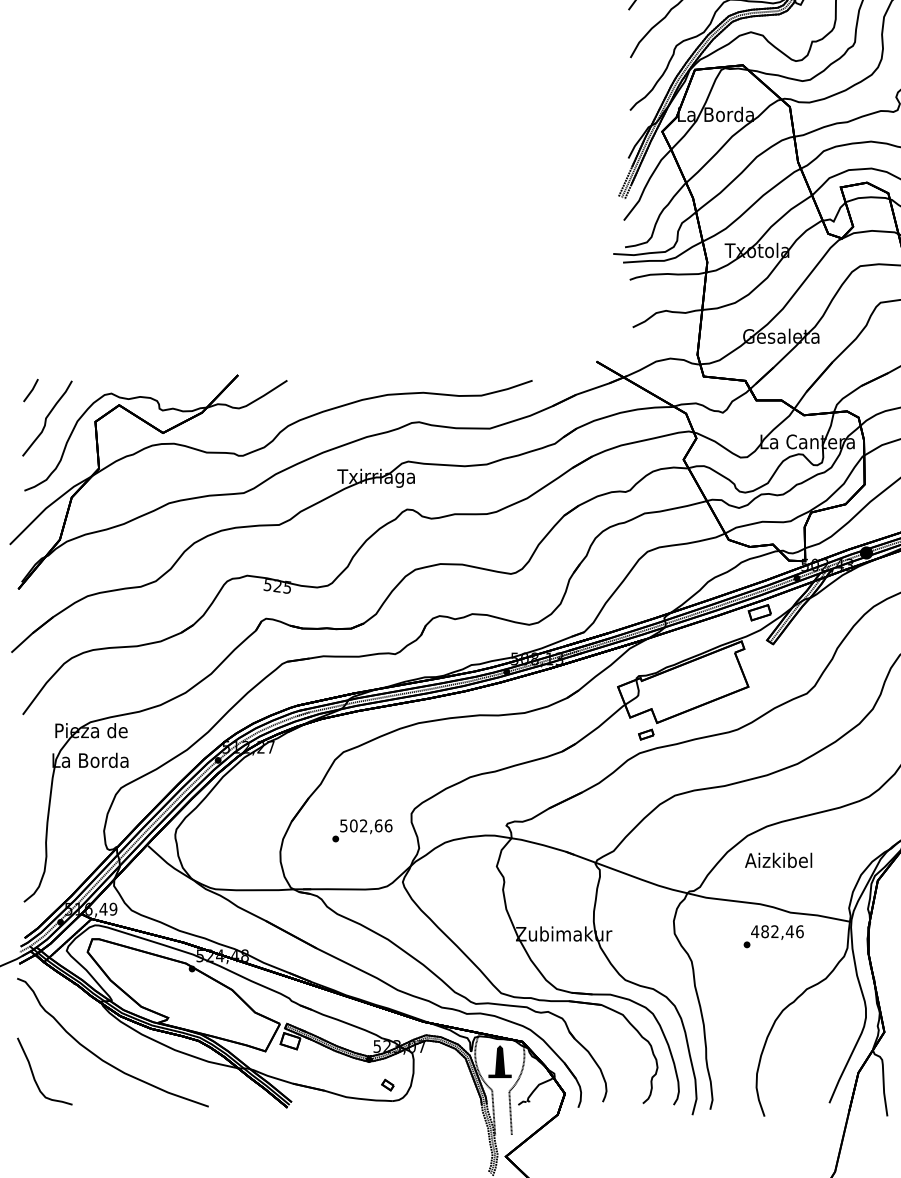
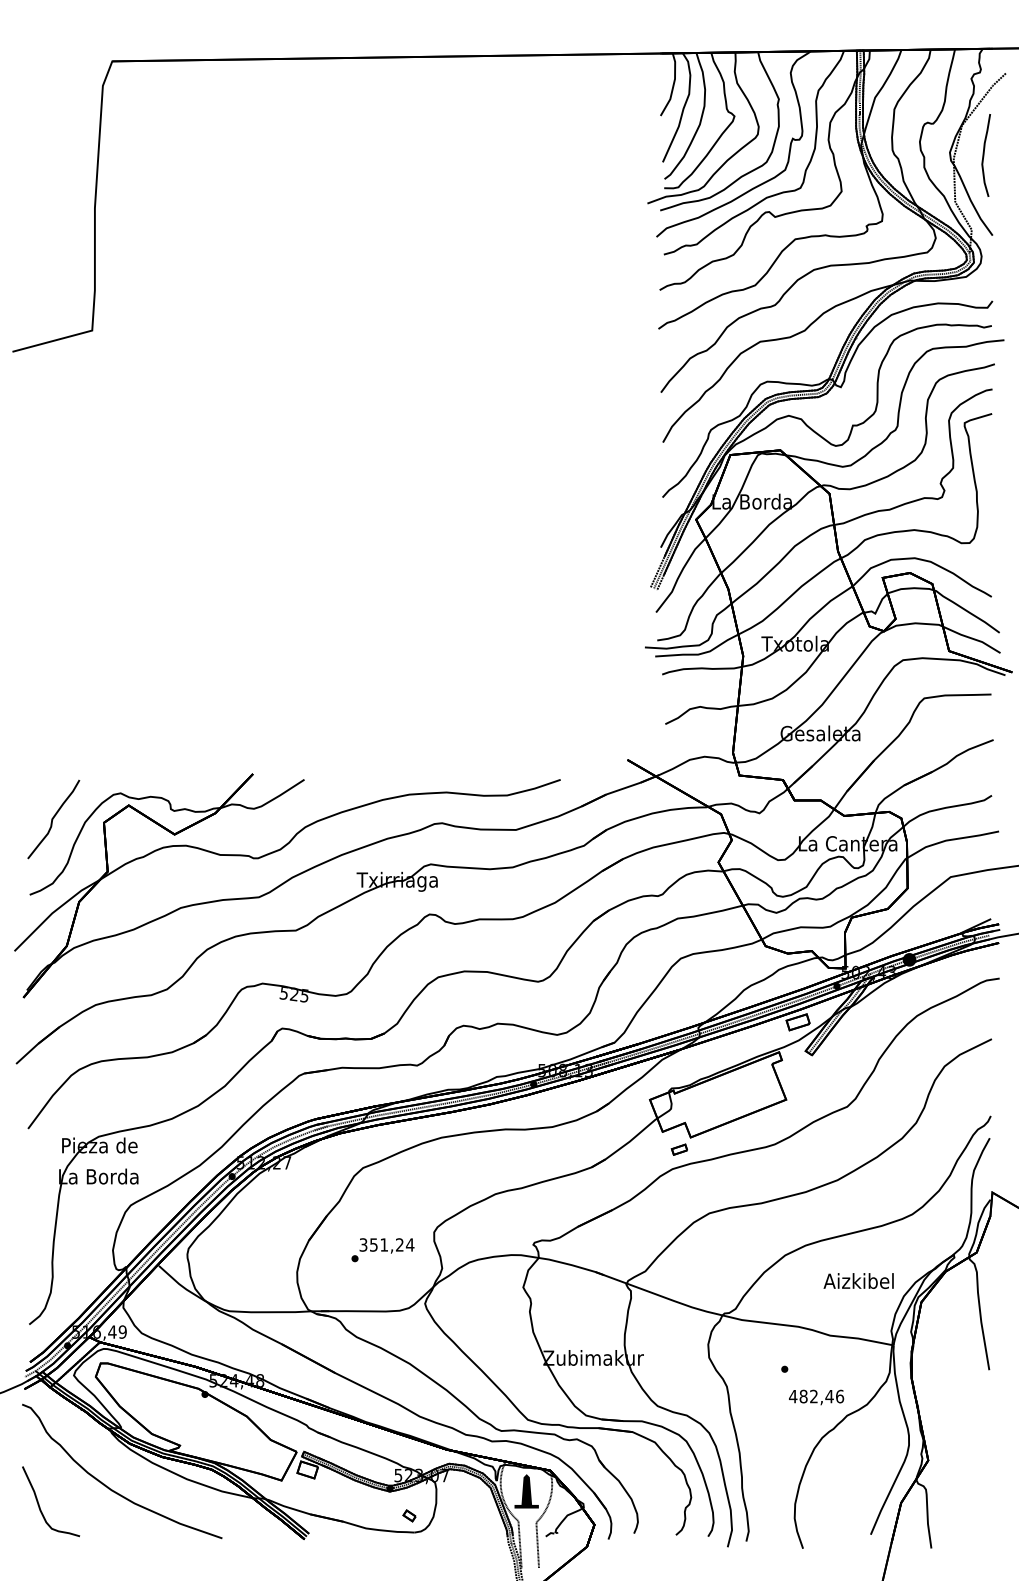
line: (30, 390) -> (36, 790), removed
text: (366, 825) -> (387, 1244), 502,66 -> 351,24
text: (778, 859) -> (858, 1280), moved
text: (777, 932) -> (816, 1397), moved

